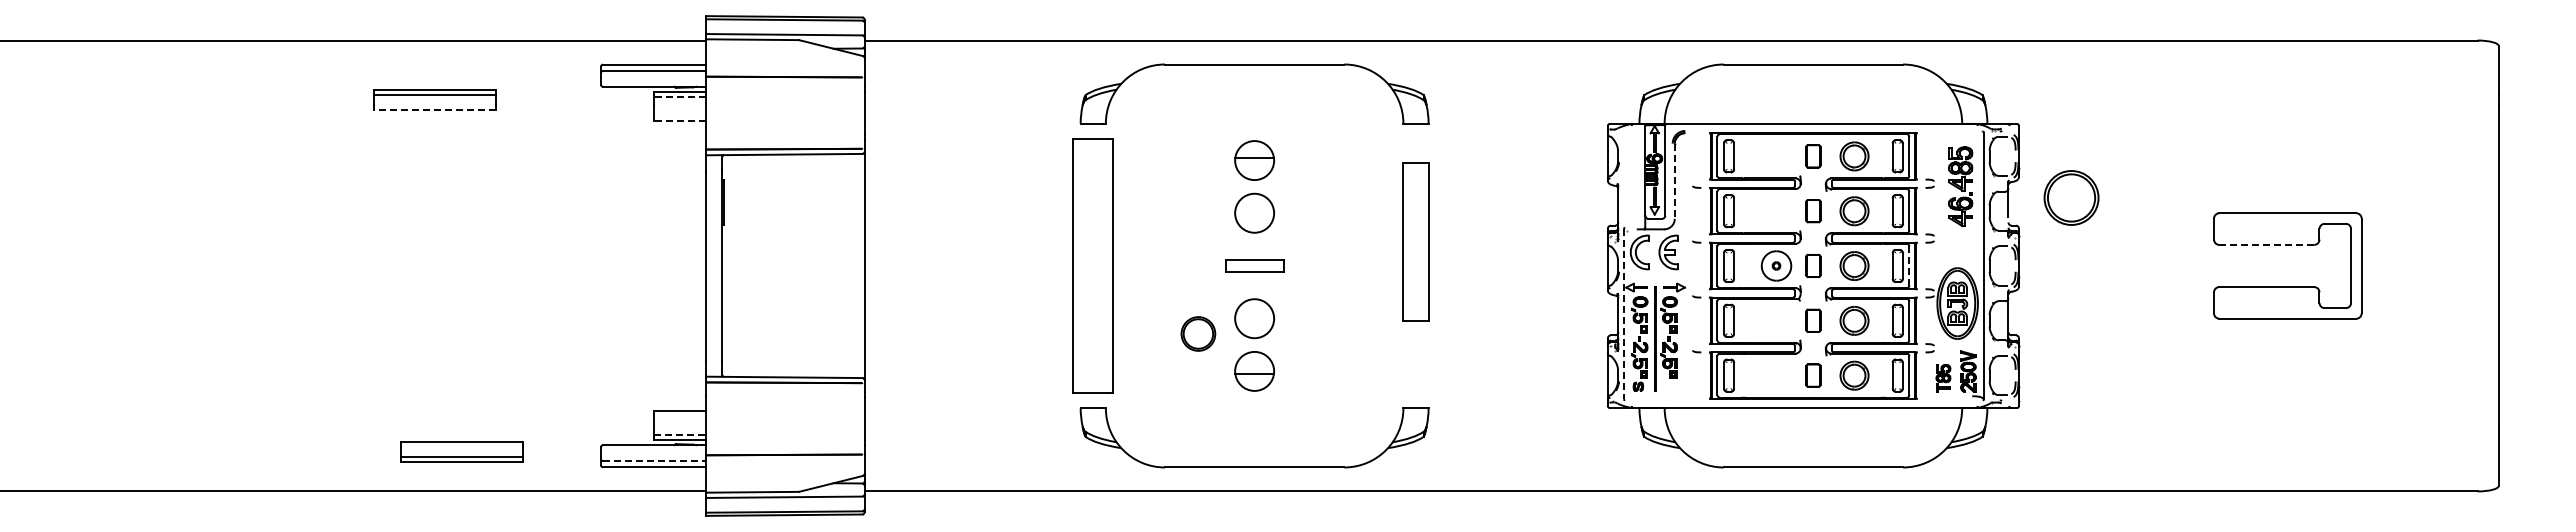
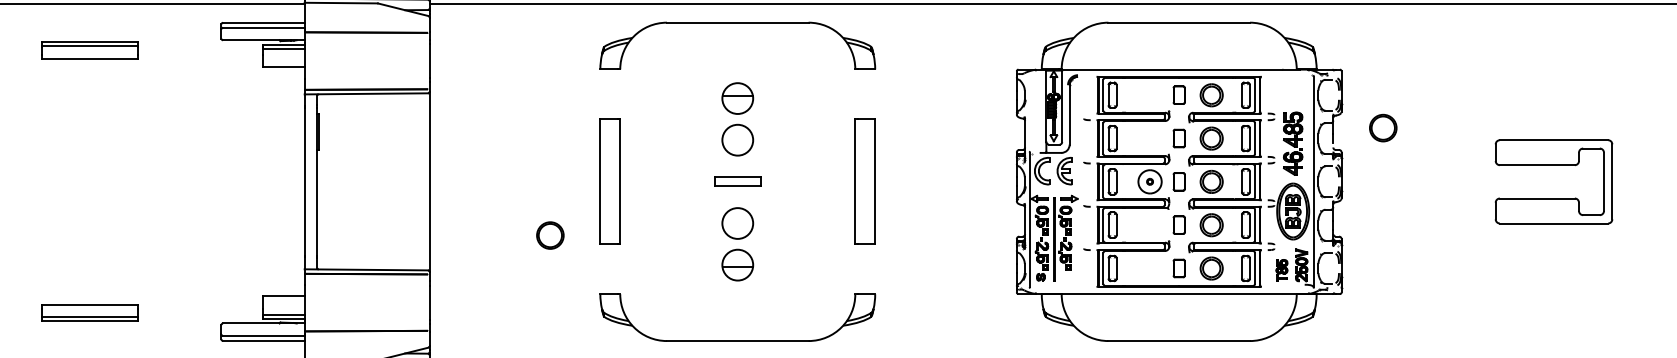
line: (679, 97) -> (283, 48), dashed -> solid
line: (434, 110) -> (89, 59), dashed -> solid
line: (679, 121) -> (283, 67), dashed -> solid
line: (1674, 181) -> (1069, 115), dashed -> solid
part: (1960, 186) -> (1293, 143), moved
part: (2071, 197) -> (1383, 127), size x0.62
part: (1415, 241) -> (864, 181), moved
line: (2266, 244) -> (1537, 164), dashed -> solid
part: (1093, 265) -> (610, 181), size x0.62
line: (1909, 265) -> (1255, 181), dashed -> solid
line: (1624, 314) -> (1029, 220), dashed -> solid
part: (1198, 333) -> (550, 235), moved
line: (680, 434) -> (284, 314), dashed -> solid
part: (461, 451) -> (89, 312), moved
line: (654, 461) -> (263, 336), dashed -> solid

